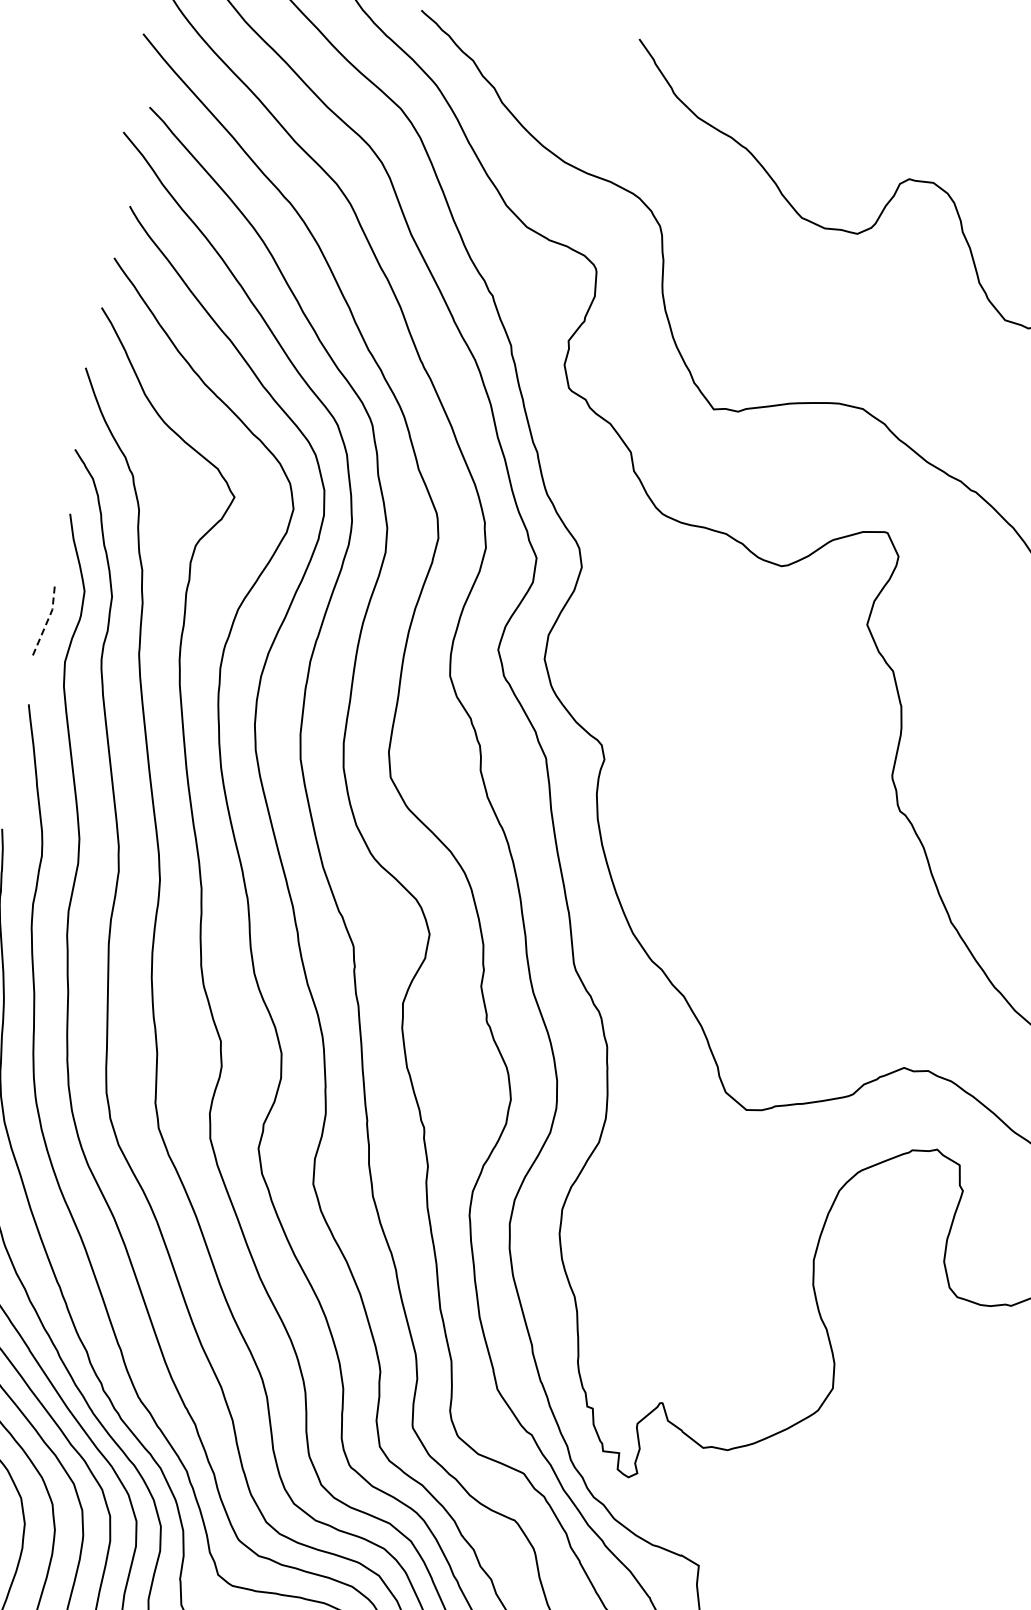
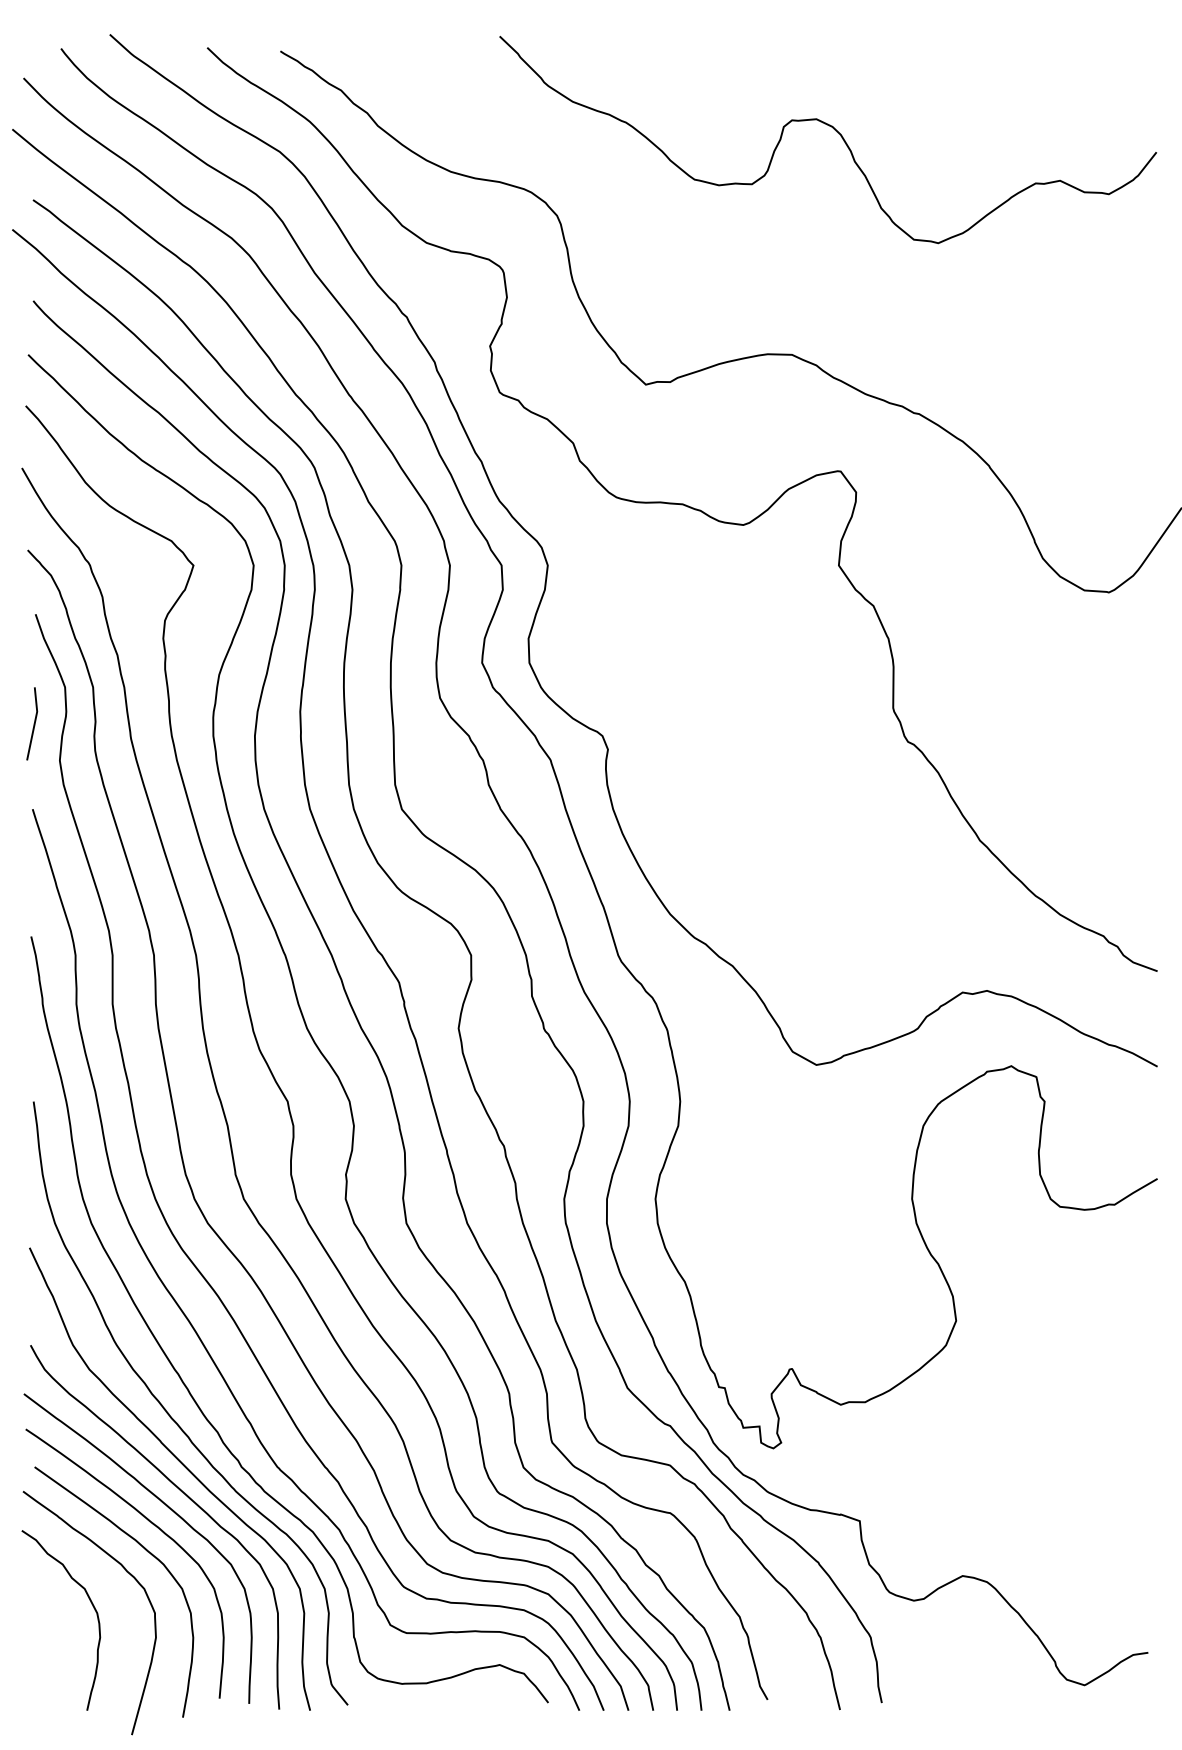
line: (47, 620) -> (34, 723), dashed -> solid

